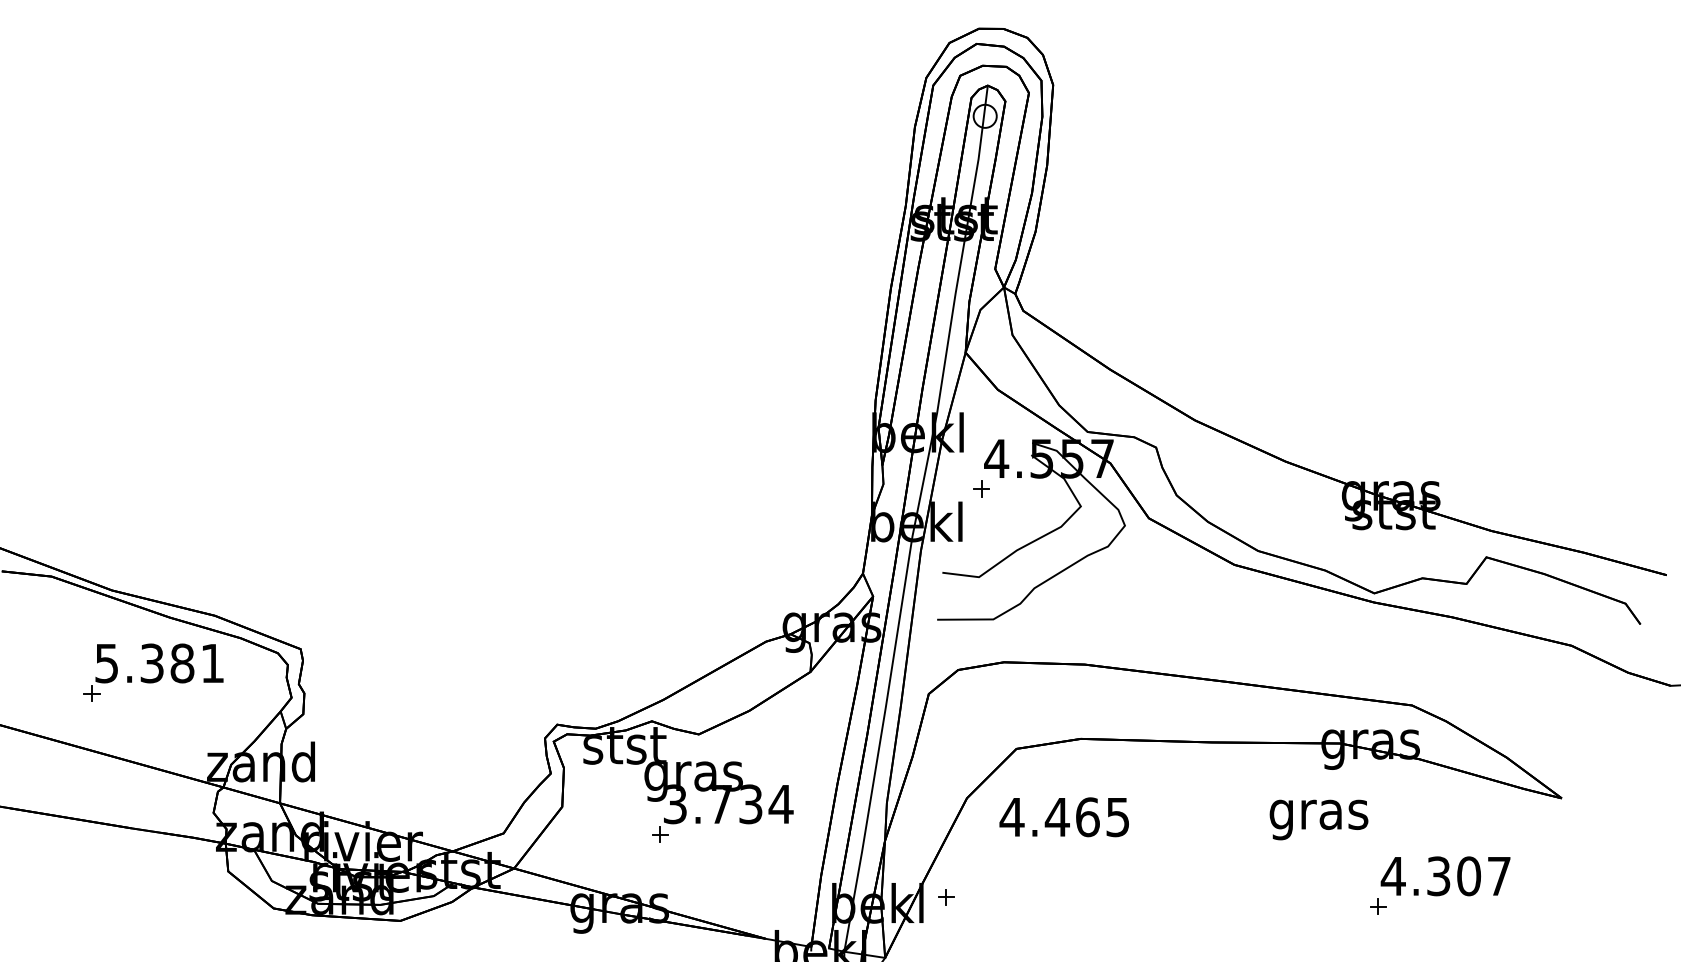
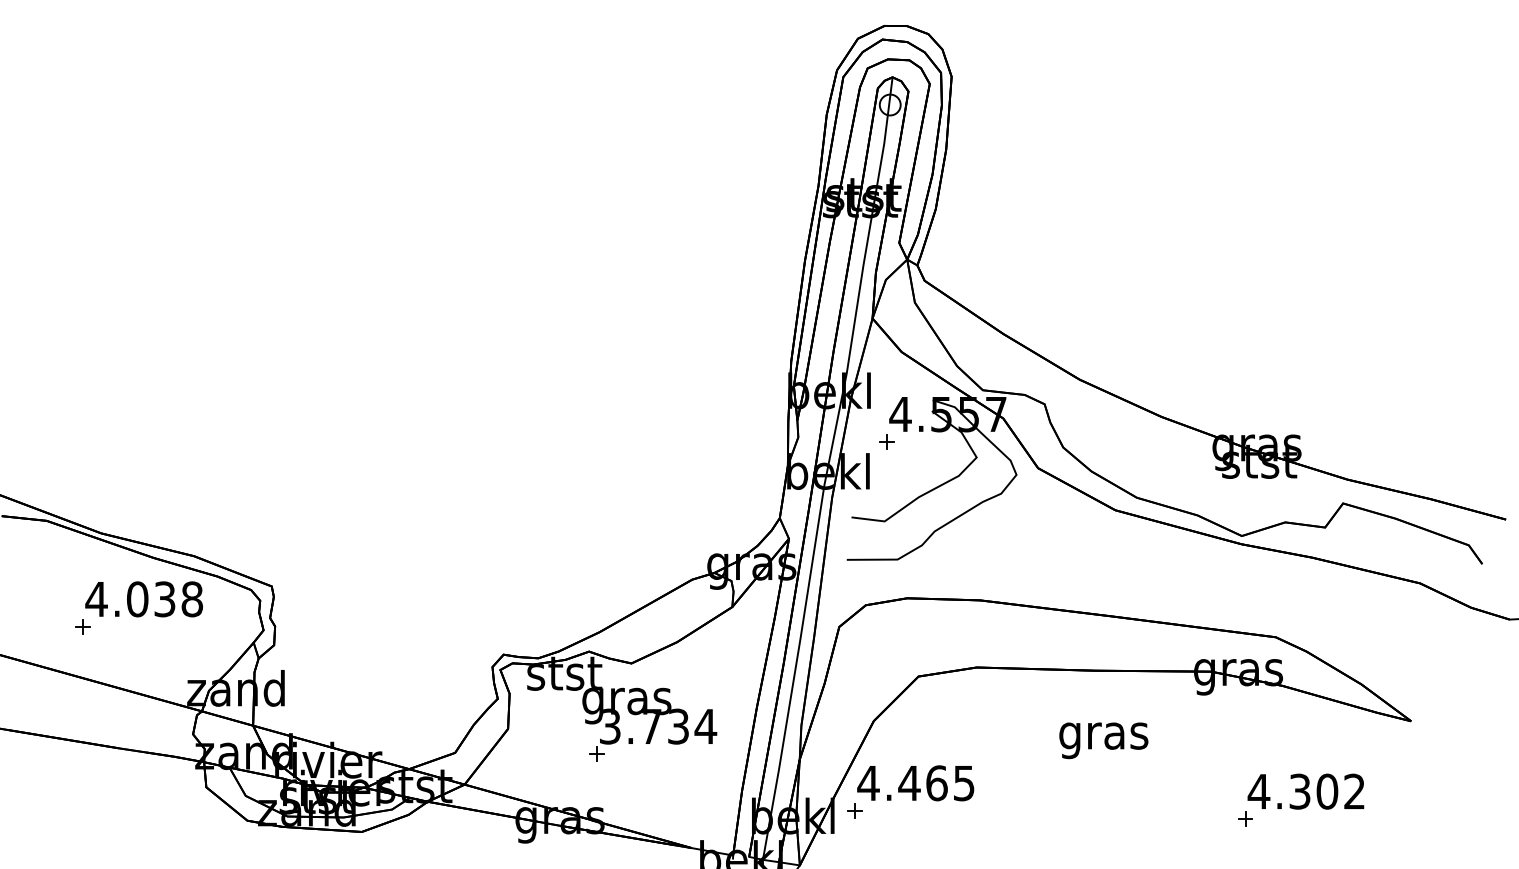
text: (159, 663) -> (144, 599), 5.381 -> 4.038
text: (1064, 817) -> (915, 783), moved
text: (1318, 819) -> (1103, 740), moved
text: (1499, 875) -> (1354, 790), 4.307 -> 4.302

